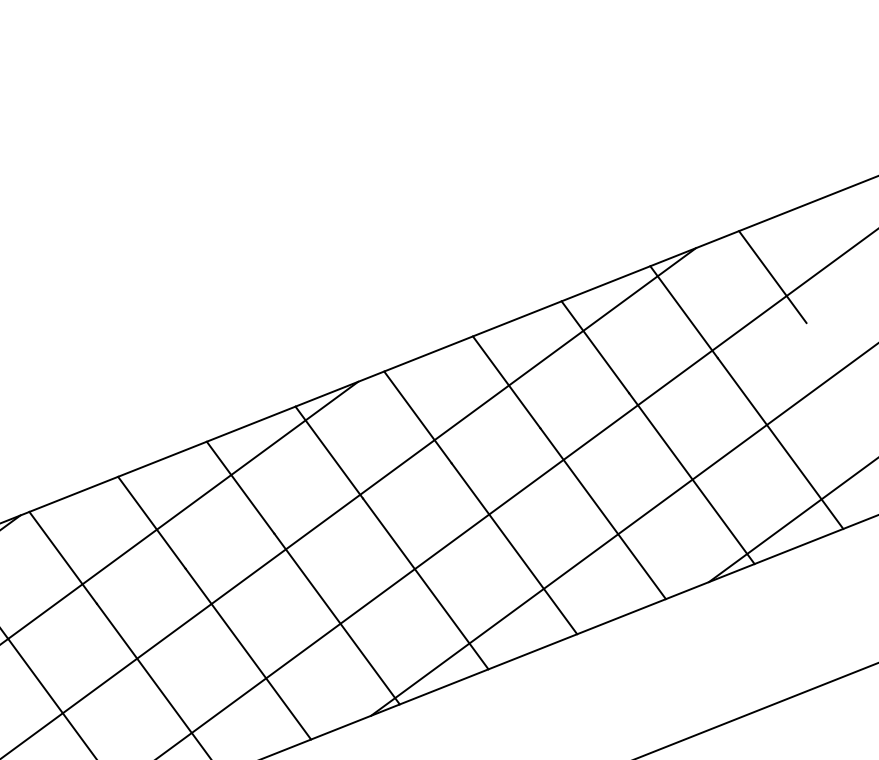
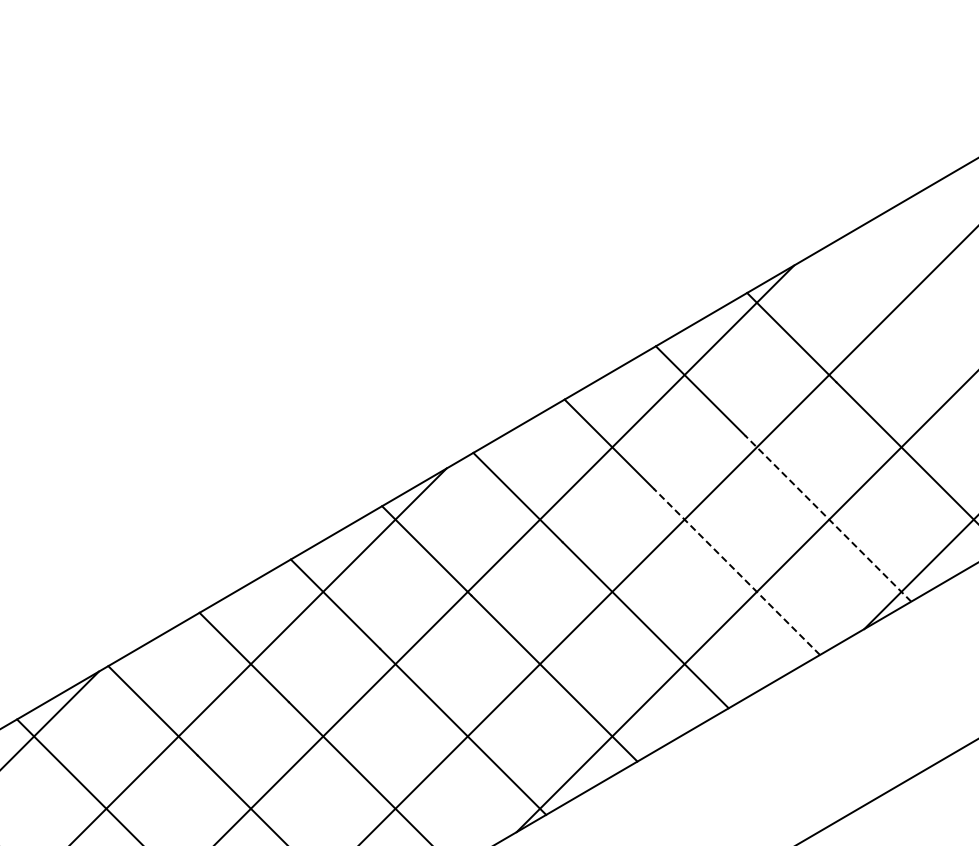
line: (772, 277) -> (882, 284), removed
line: (691, 478) -> (827, 518), solid -> dashed
line: (602, 513) -> (736, 571), solid -> dashed

